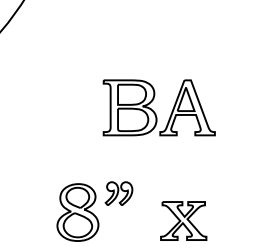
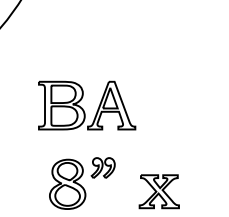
part: (159, 107) -> (87, 105), moved

